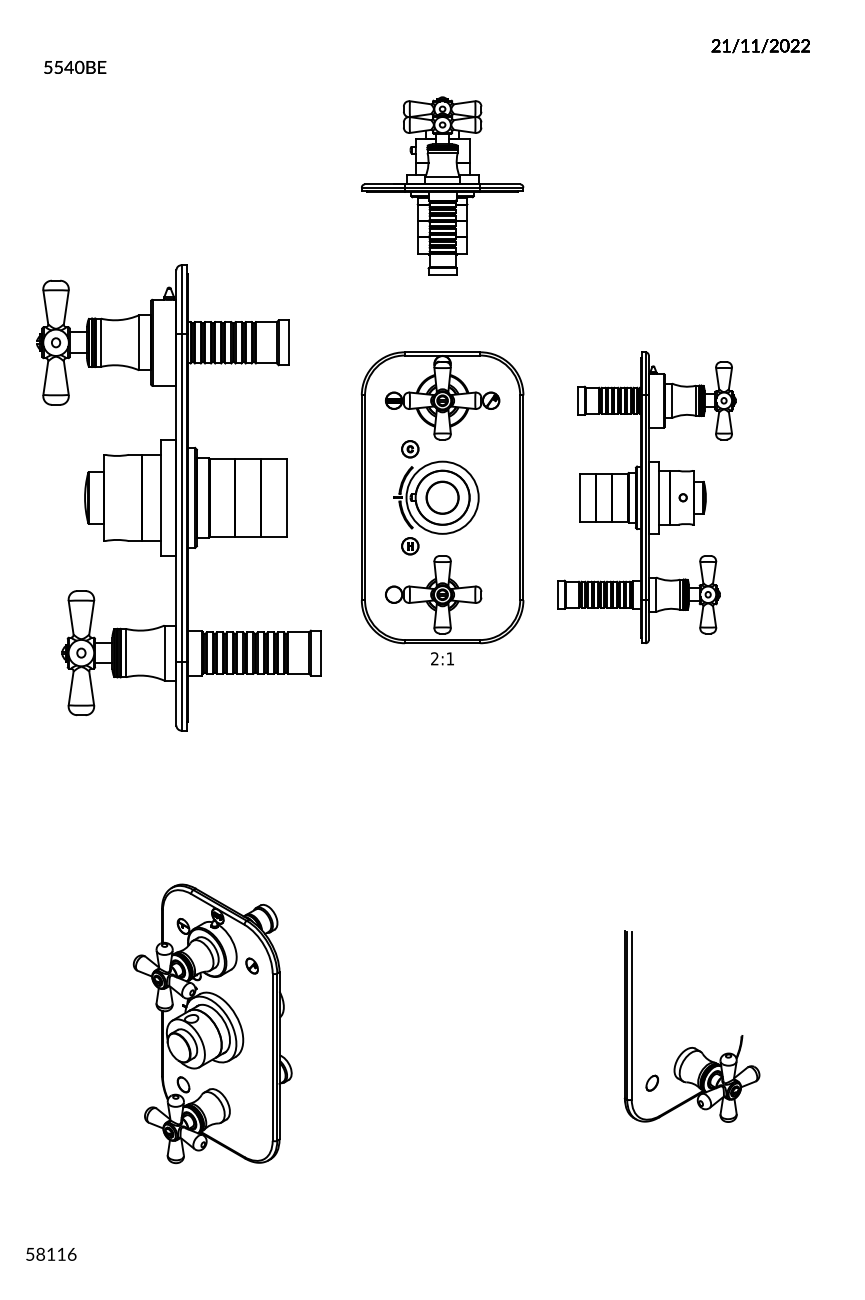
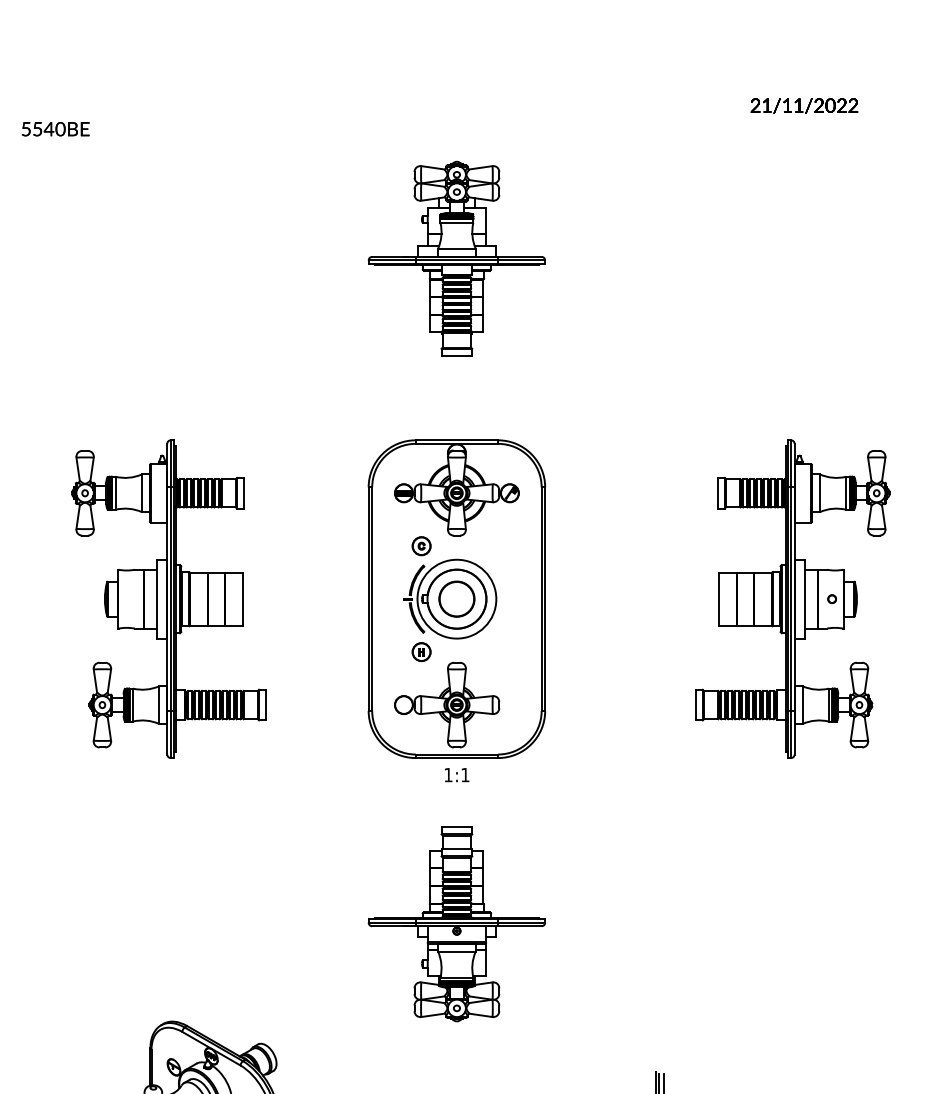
part: (178, 497) -> (168, 598), size x0.62
part: (646, 497) -> (792, 598), moved
text: (434, 658) -> (448, 774), 2:1 -> 1:1
part: (442, 795) -> (456, 924), added

